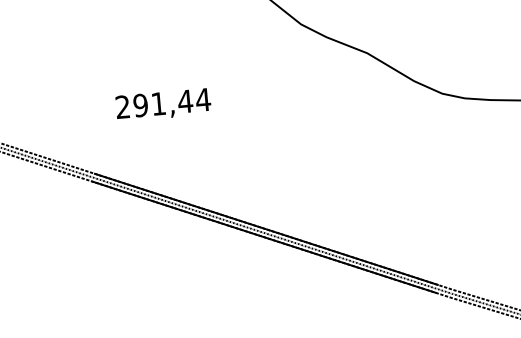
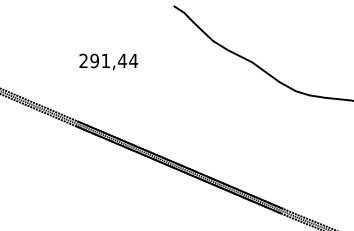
text: (163, 104) -> (108, 61), moved

